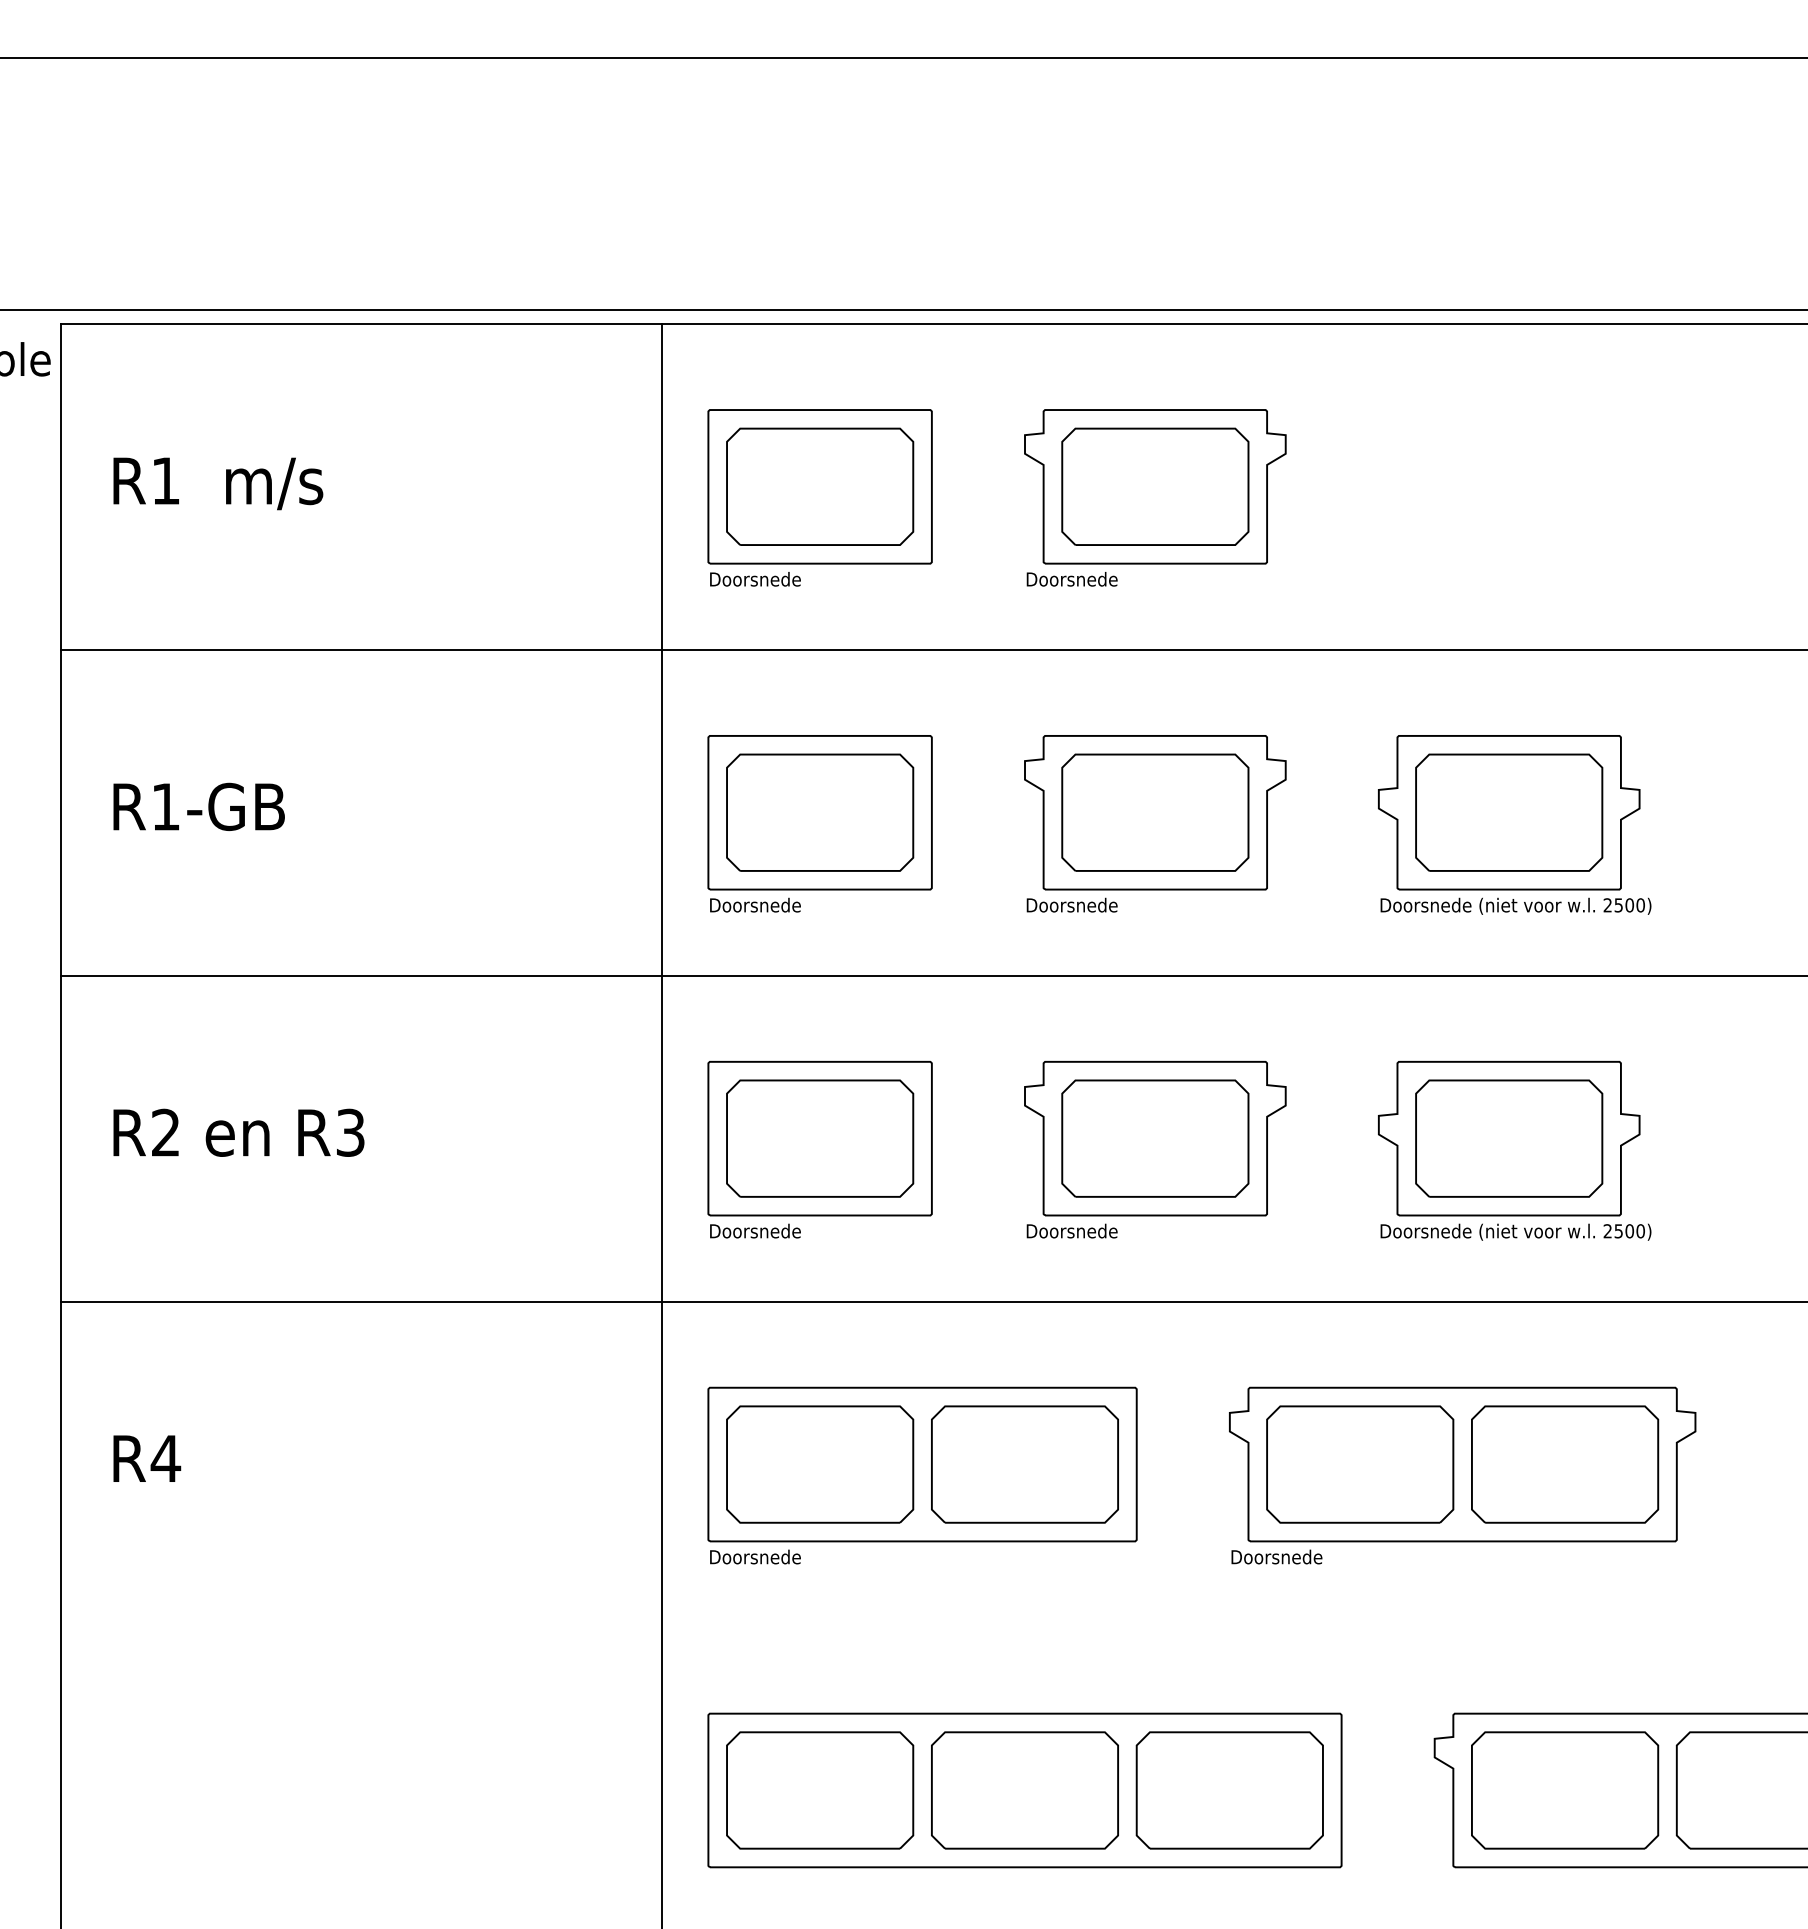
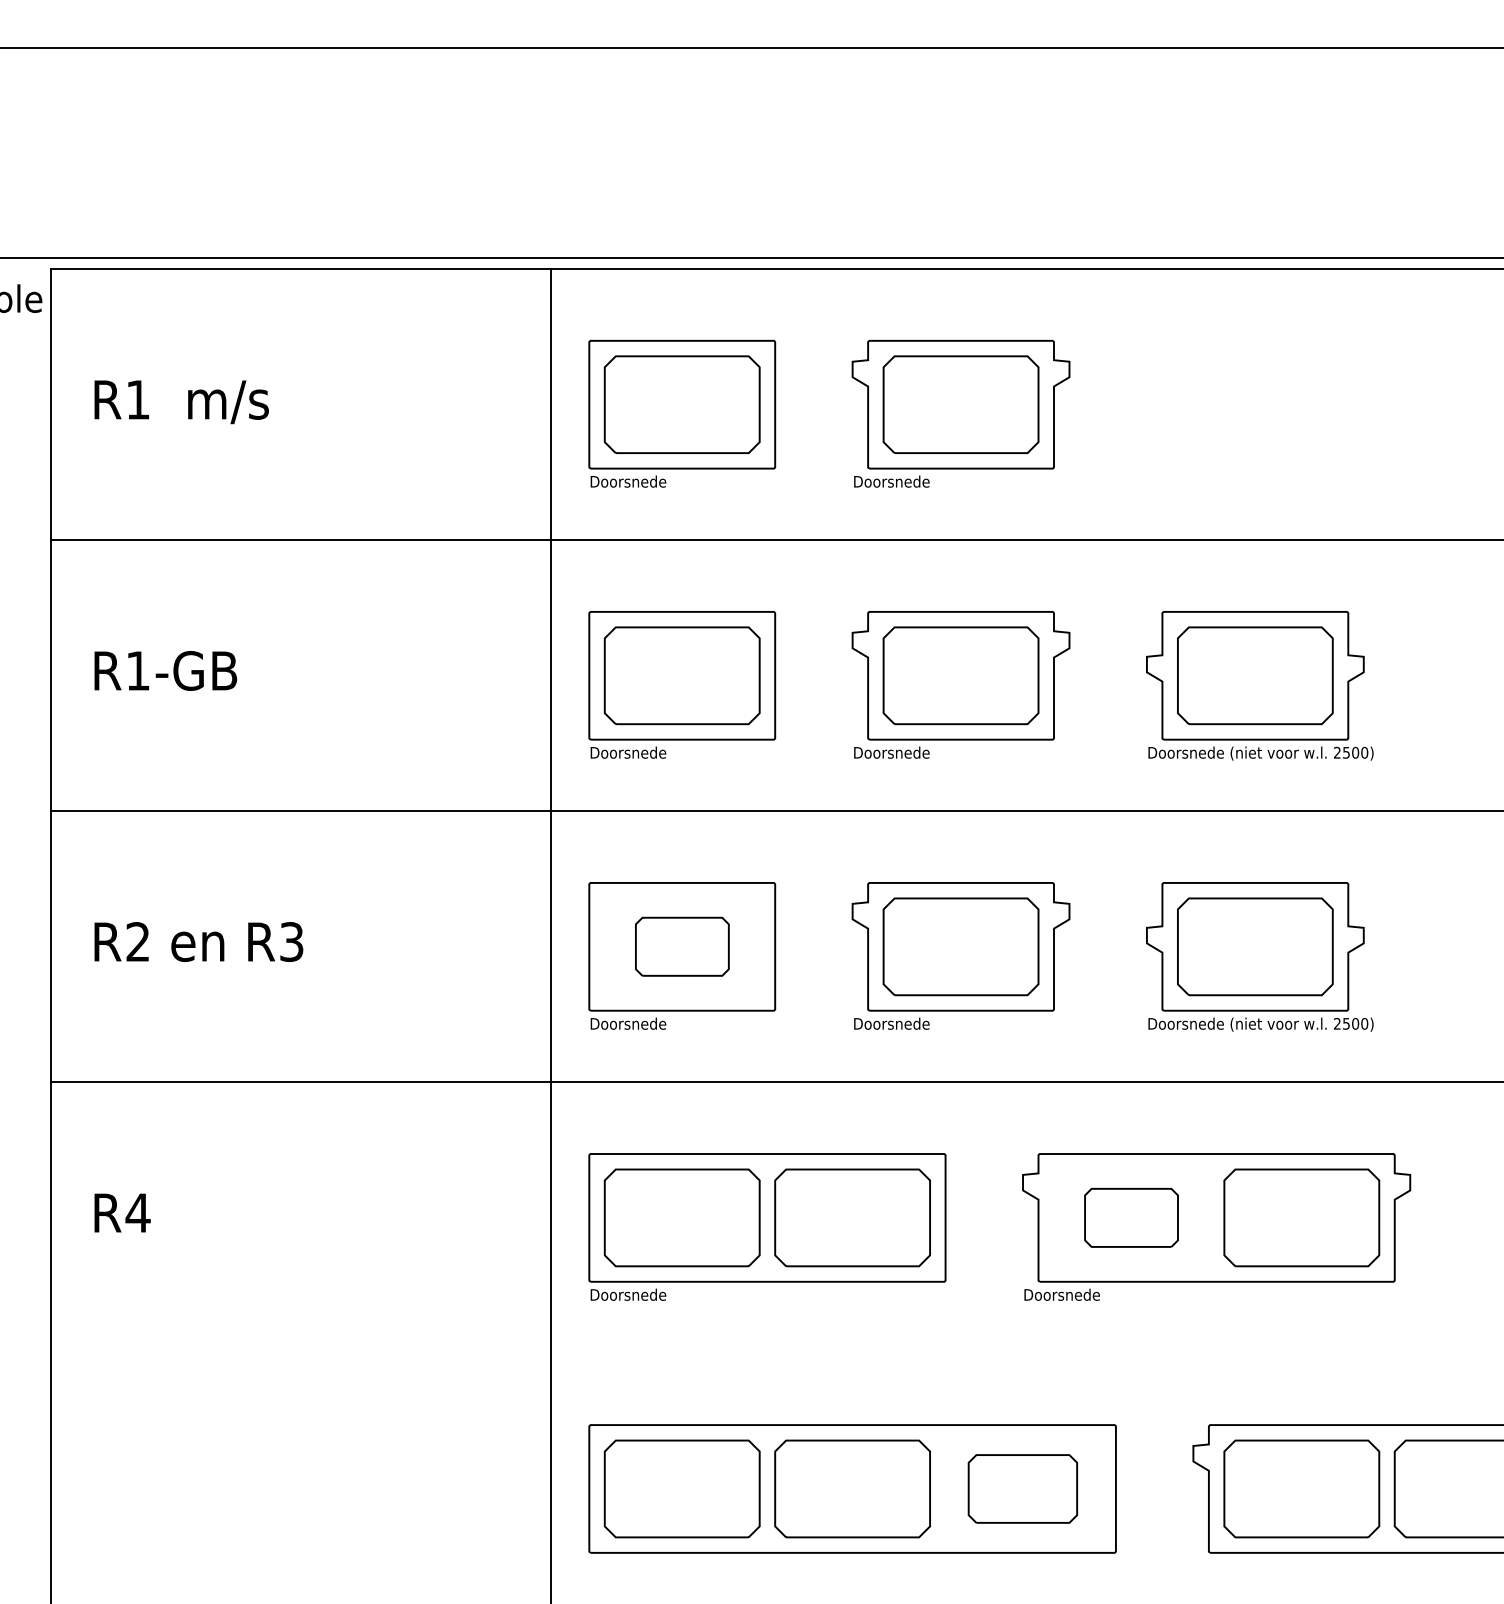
part: (820, 1138) -> (682, 946), size x0.6
part: (1360, 1464) -> (1131, 1217), size x0.6
part: (1229, 1790) -> (1022, 1488), size x0.7

